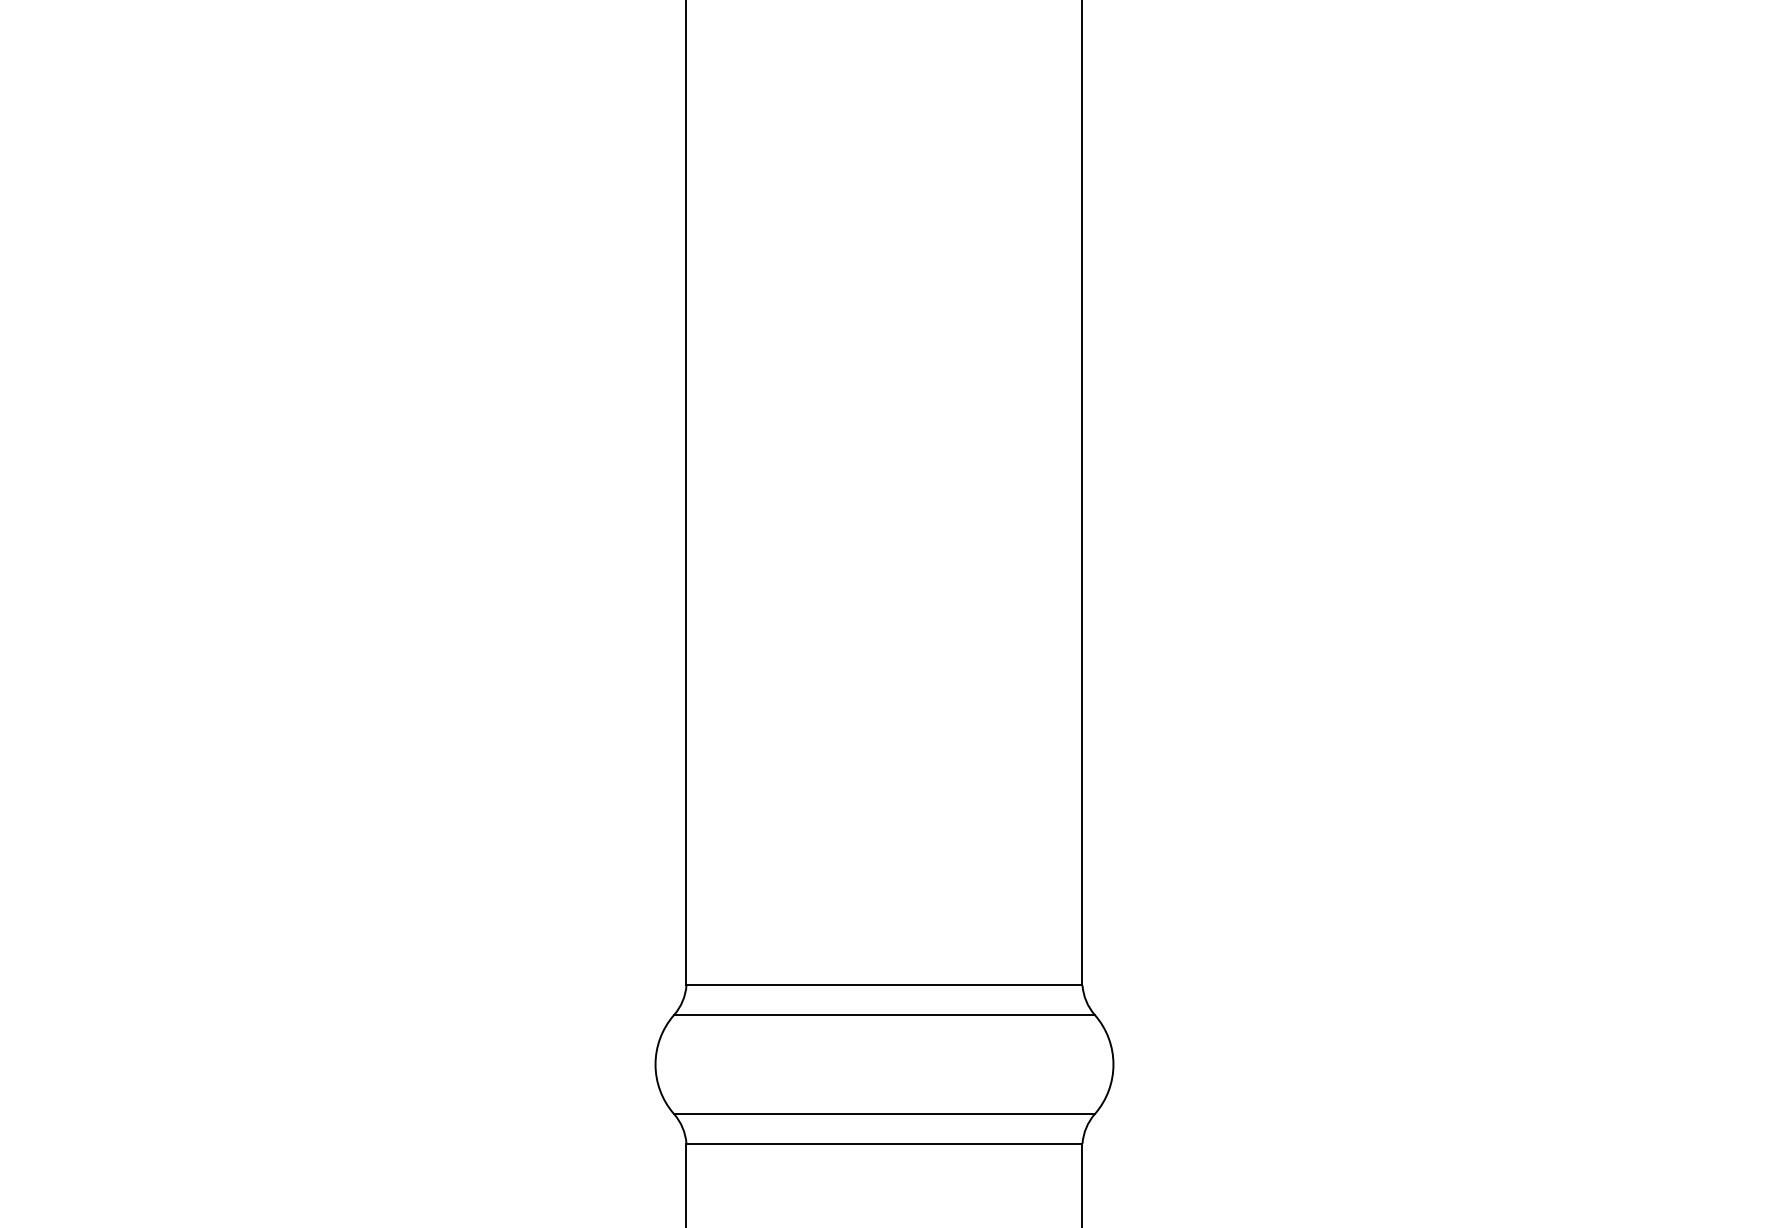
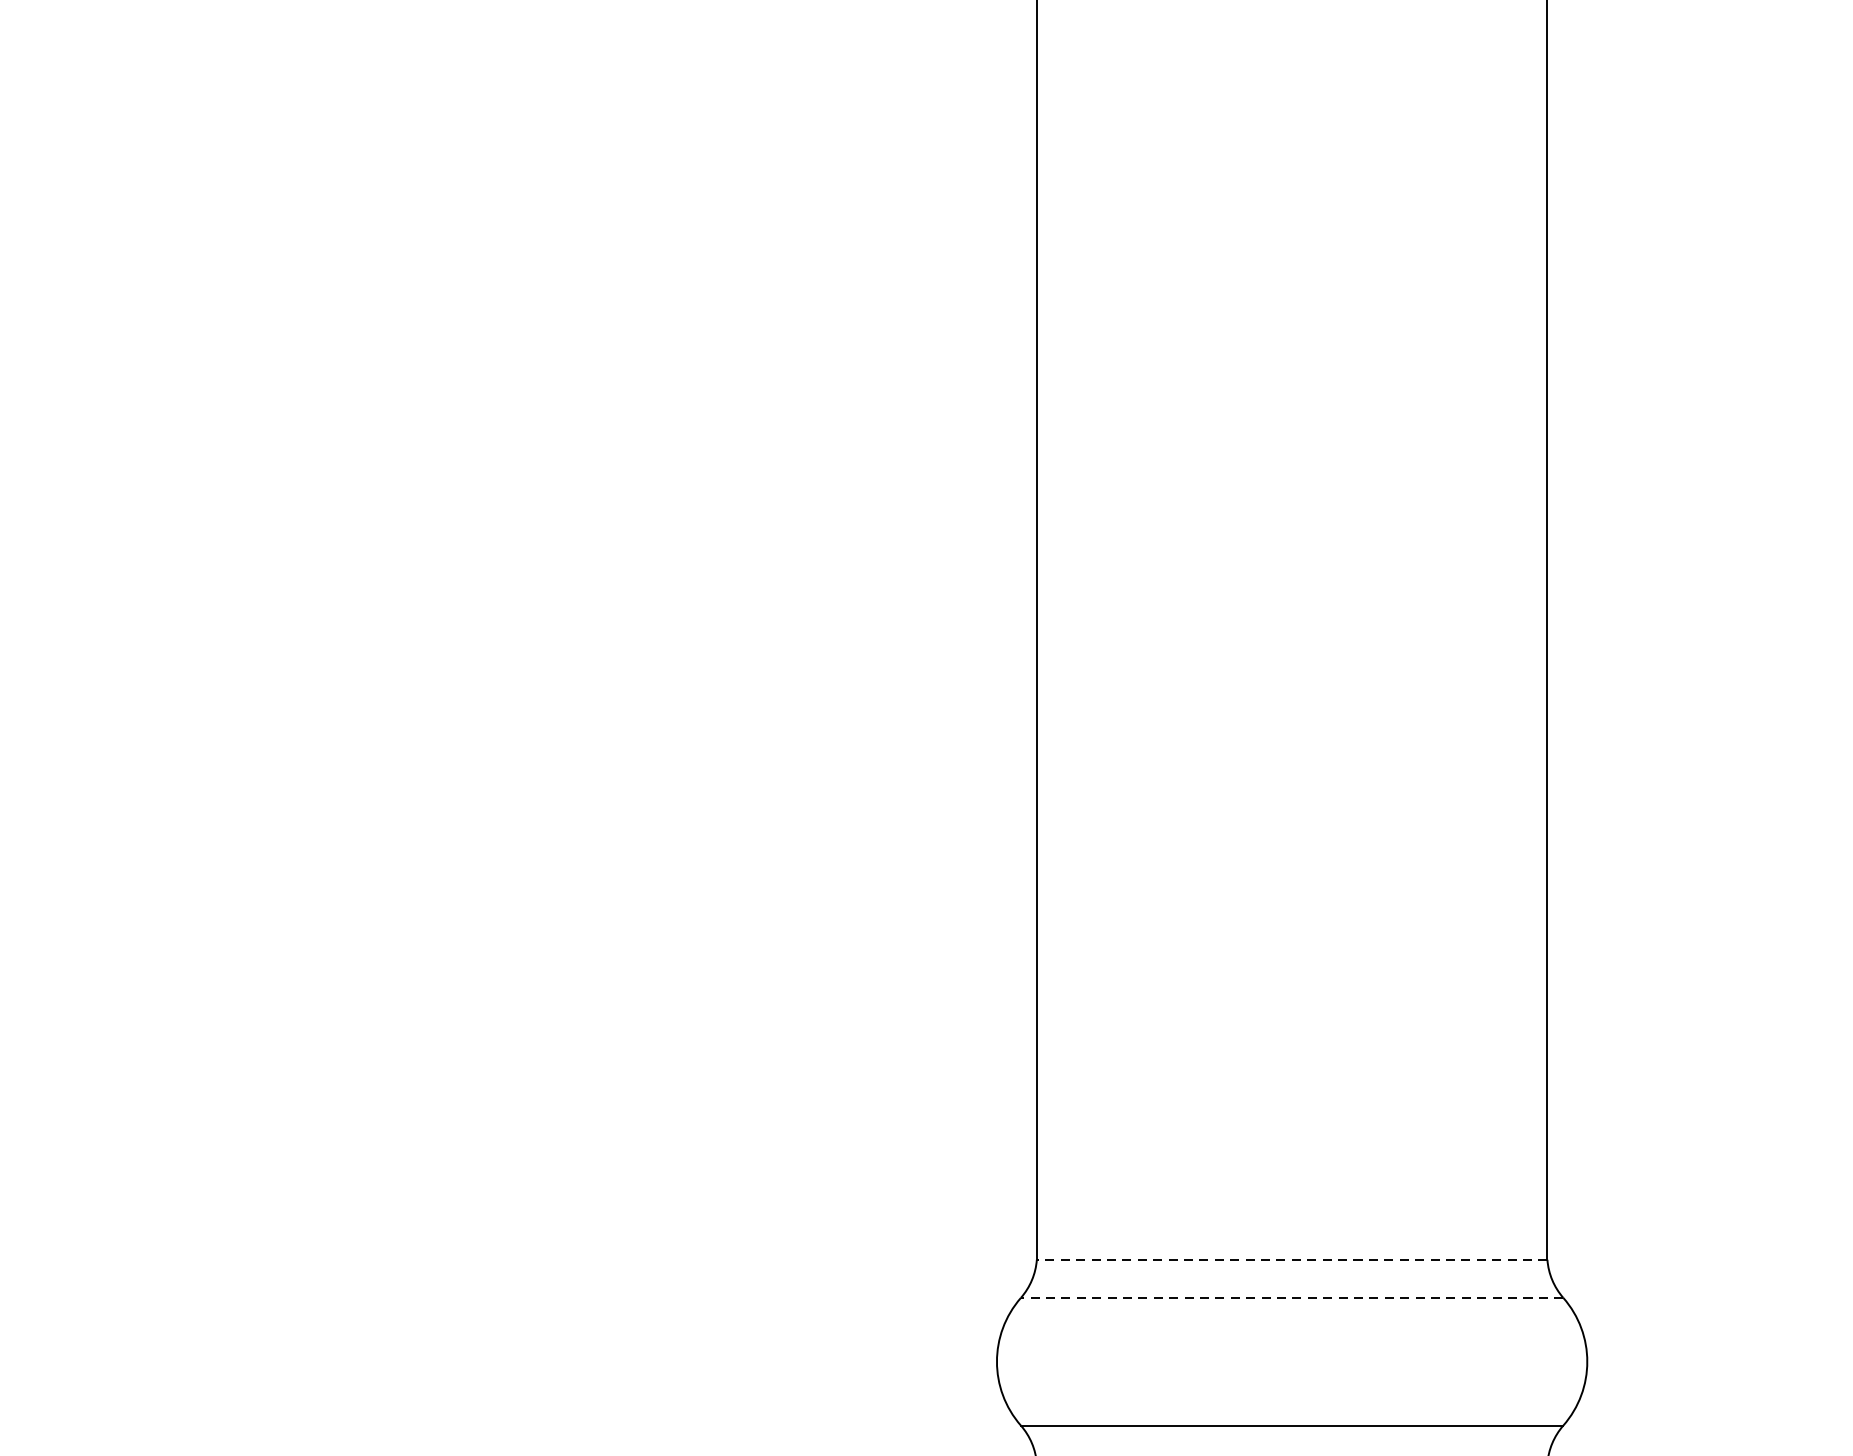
line: (883, 985) -> (1290, 1259), solid -> dashed
line: (883, 1015) -> (1290, 1298), solid -> dashed

